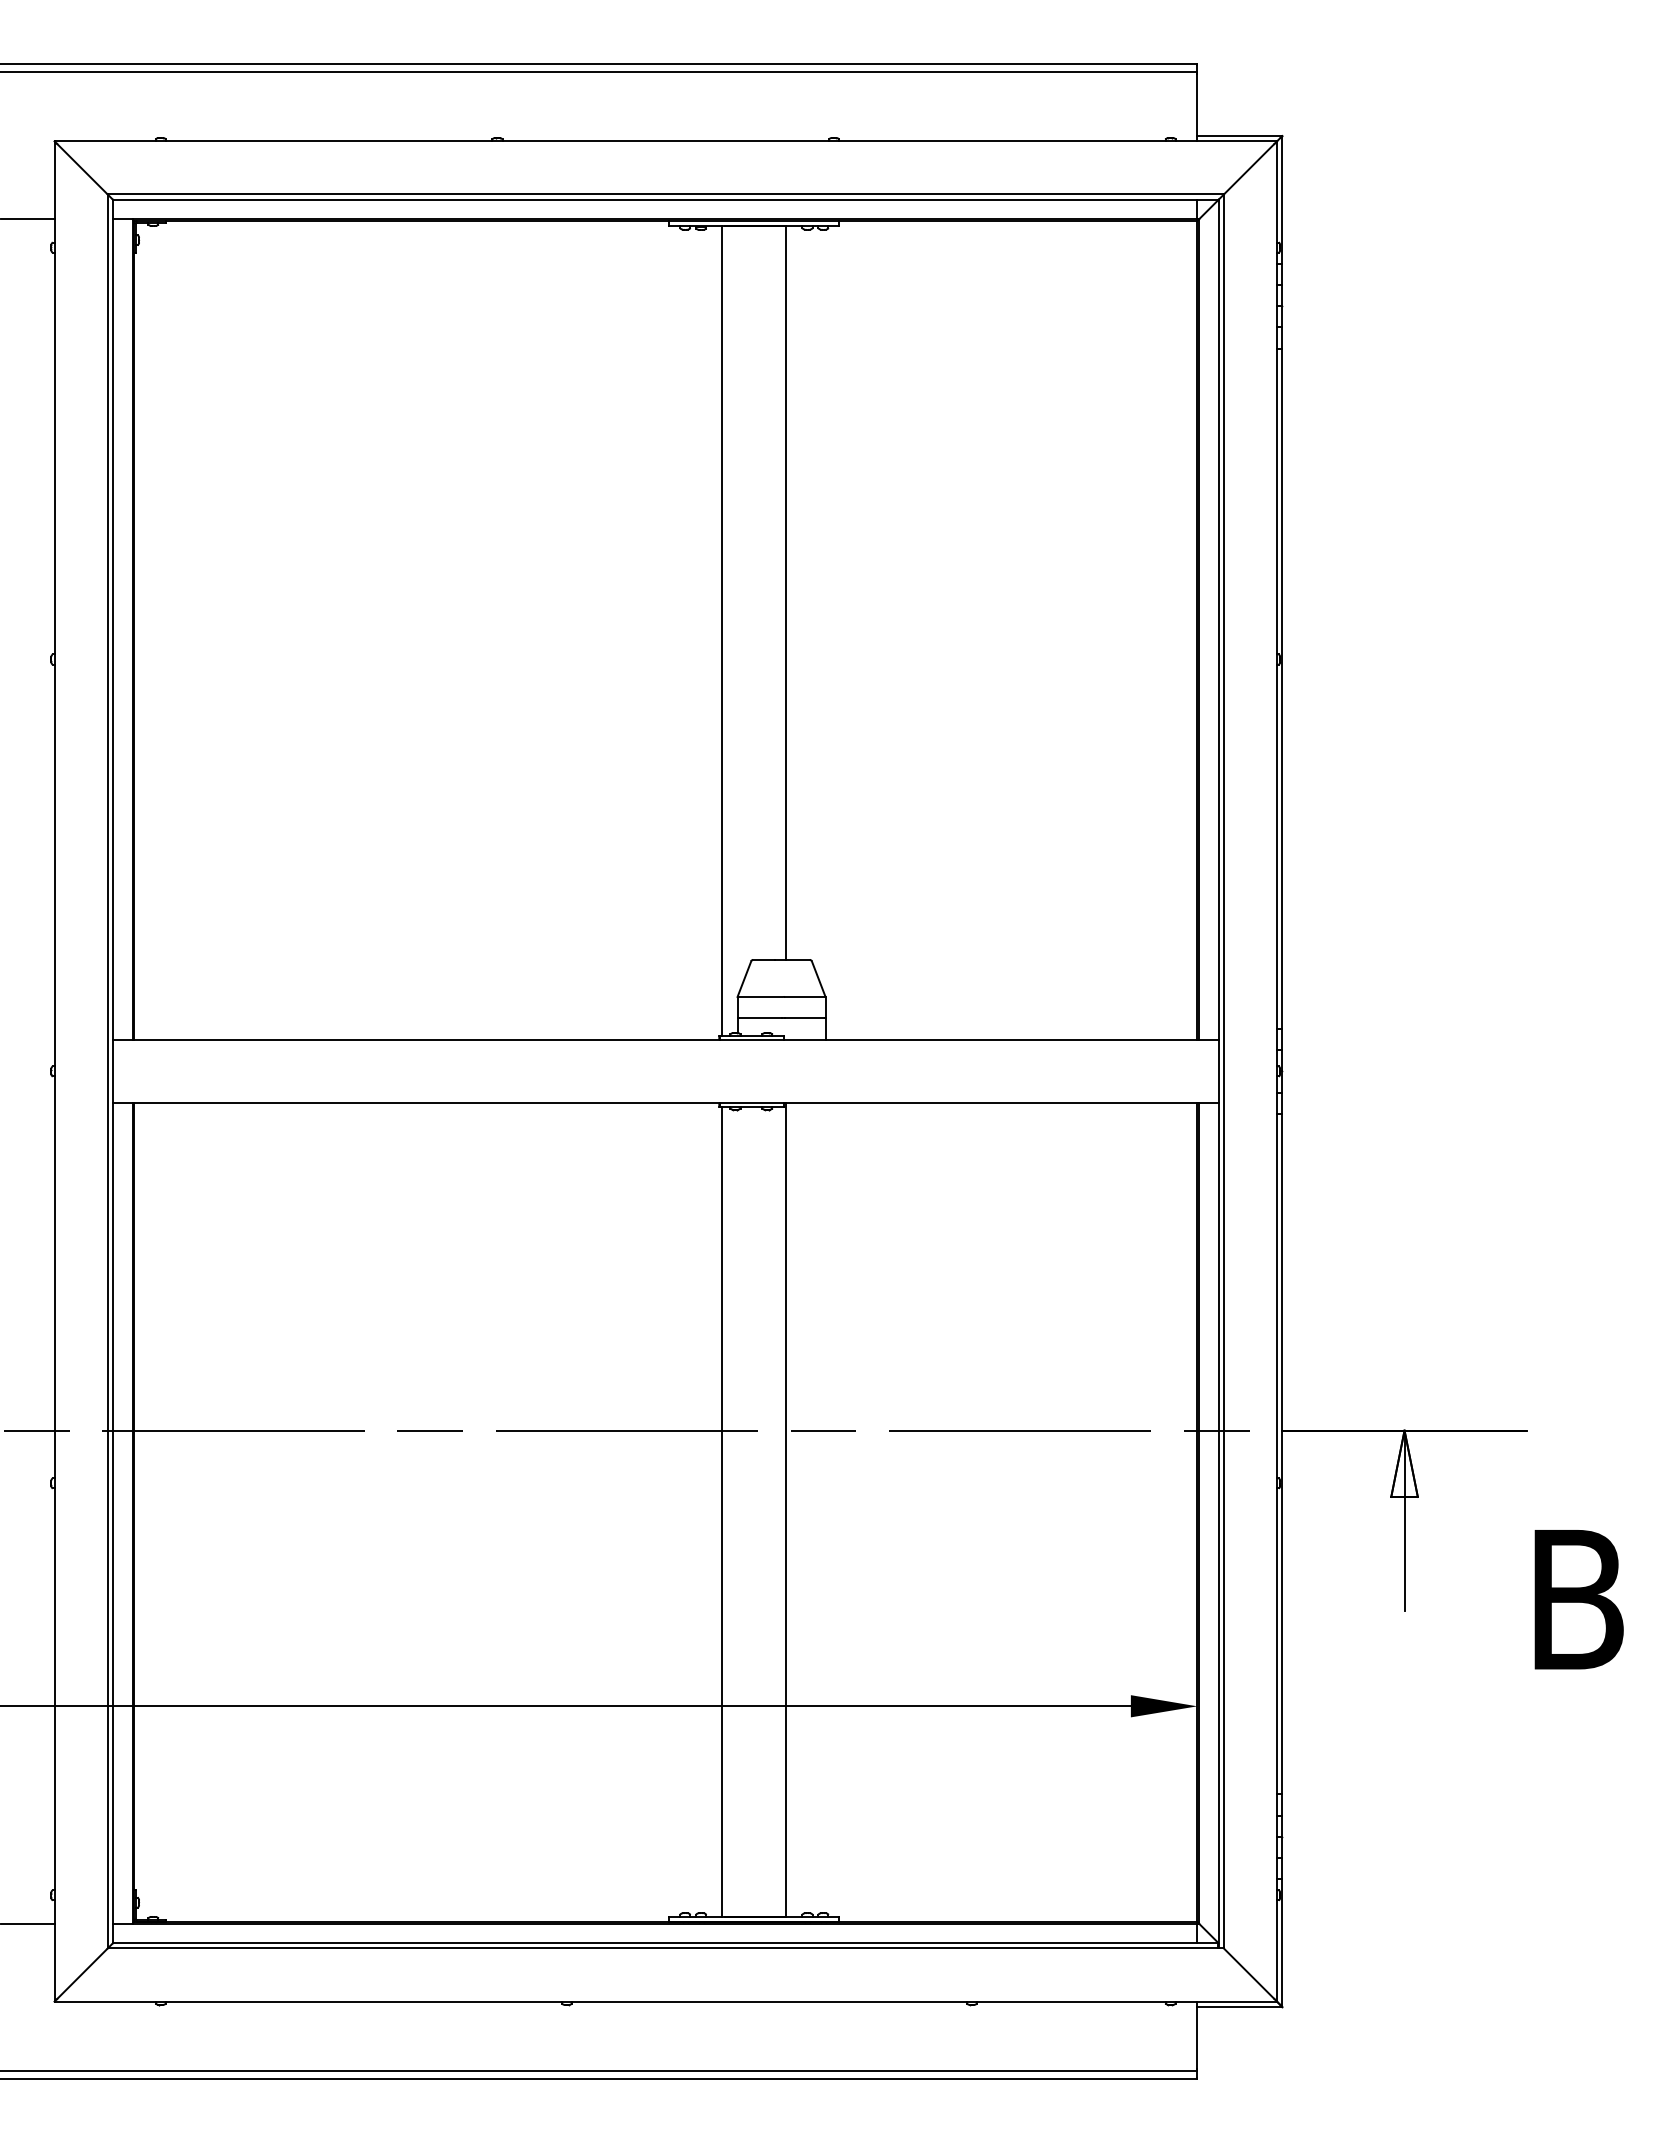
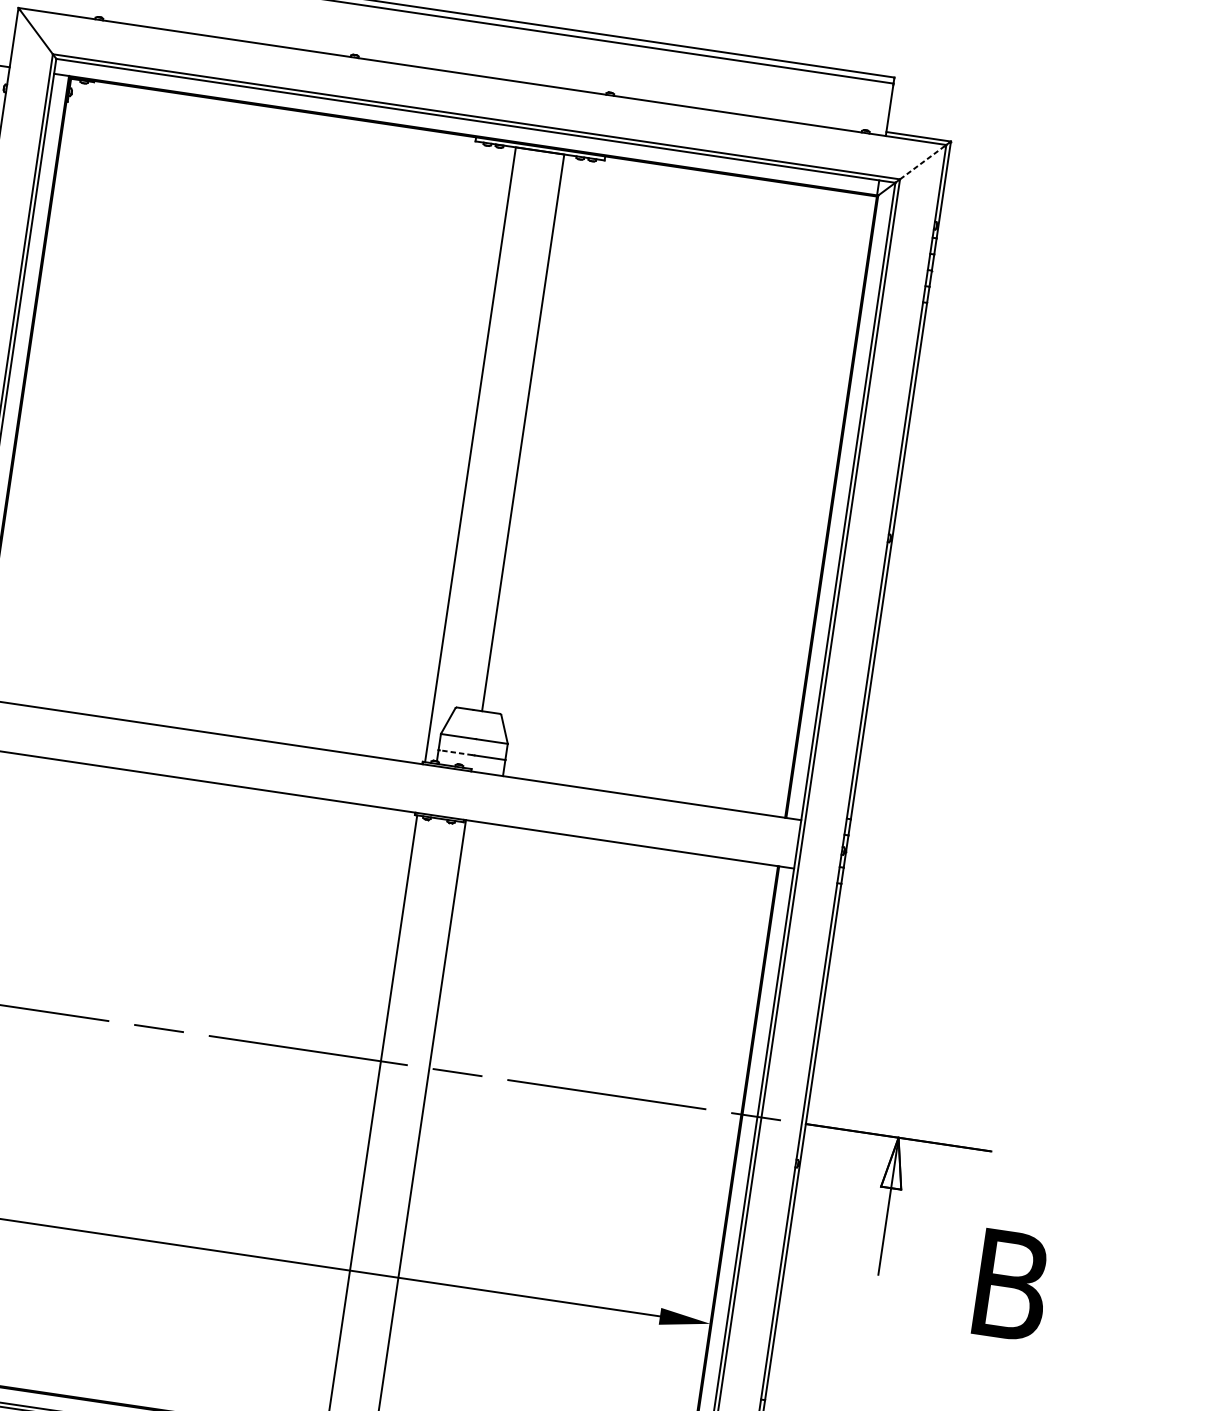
line: (1249, 169) -> (922, 163), solid -> dashed
line: (760, 1018) -> (455, 752), solid -> dashed

